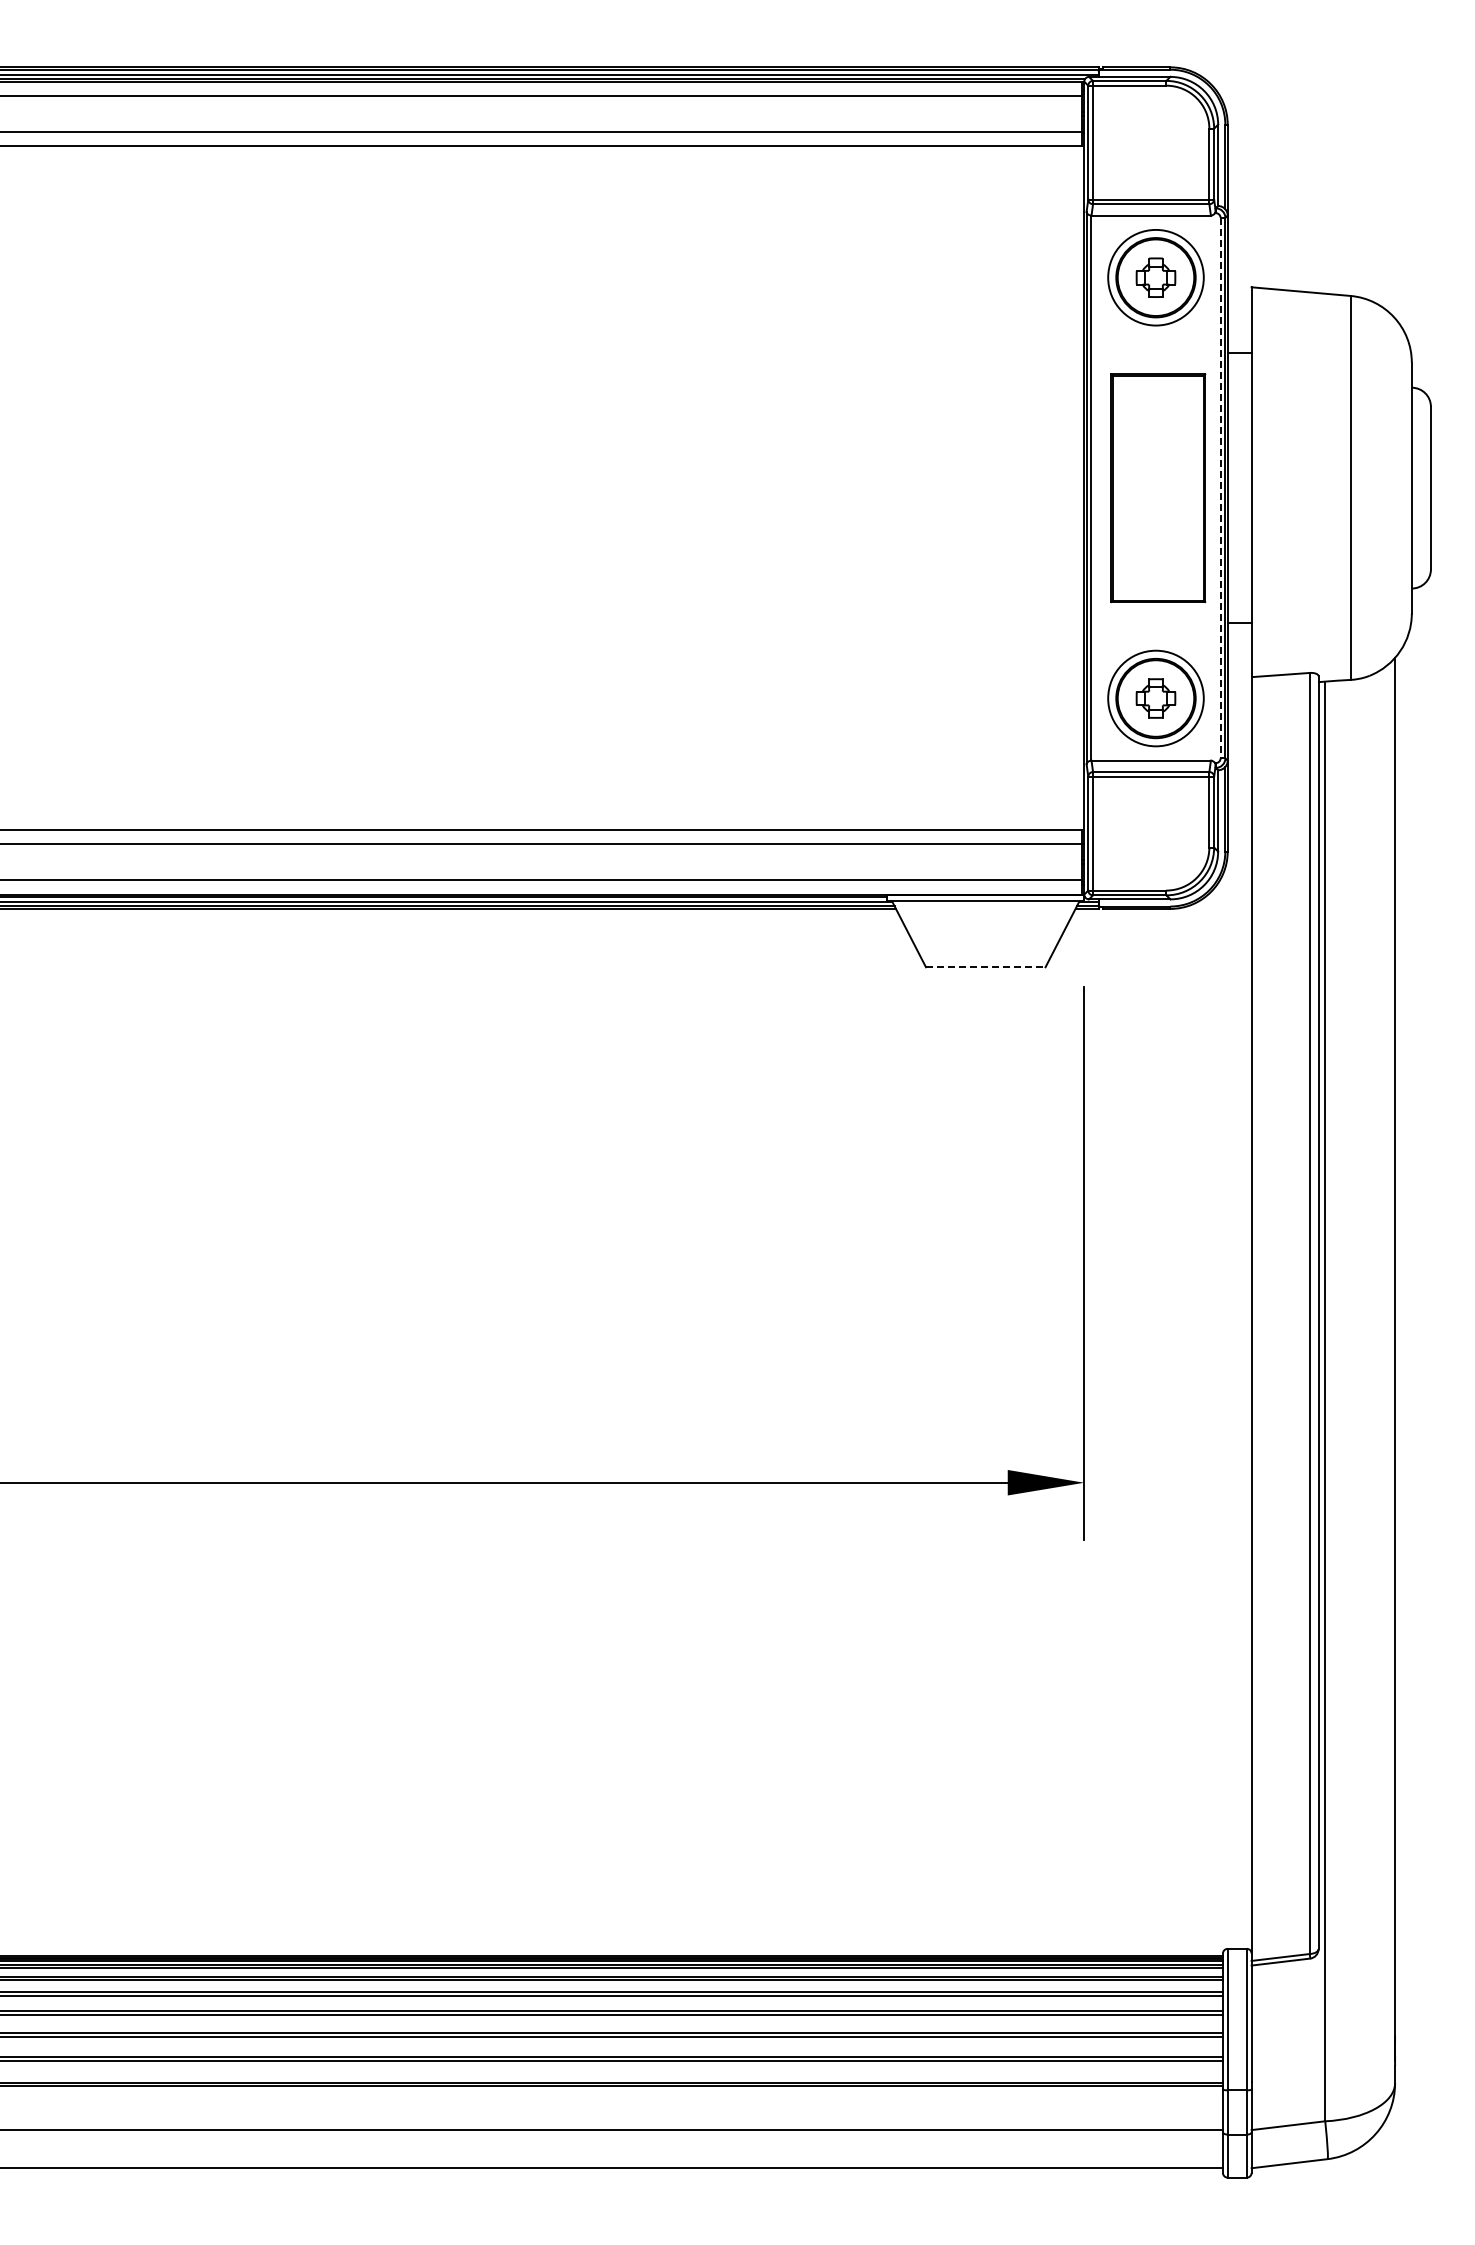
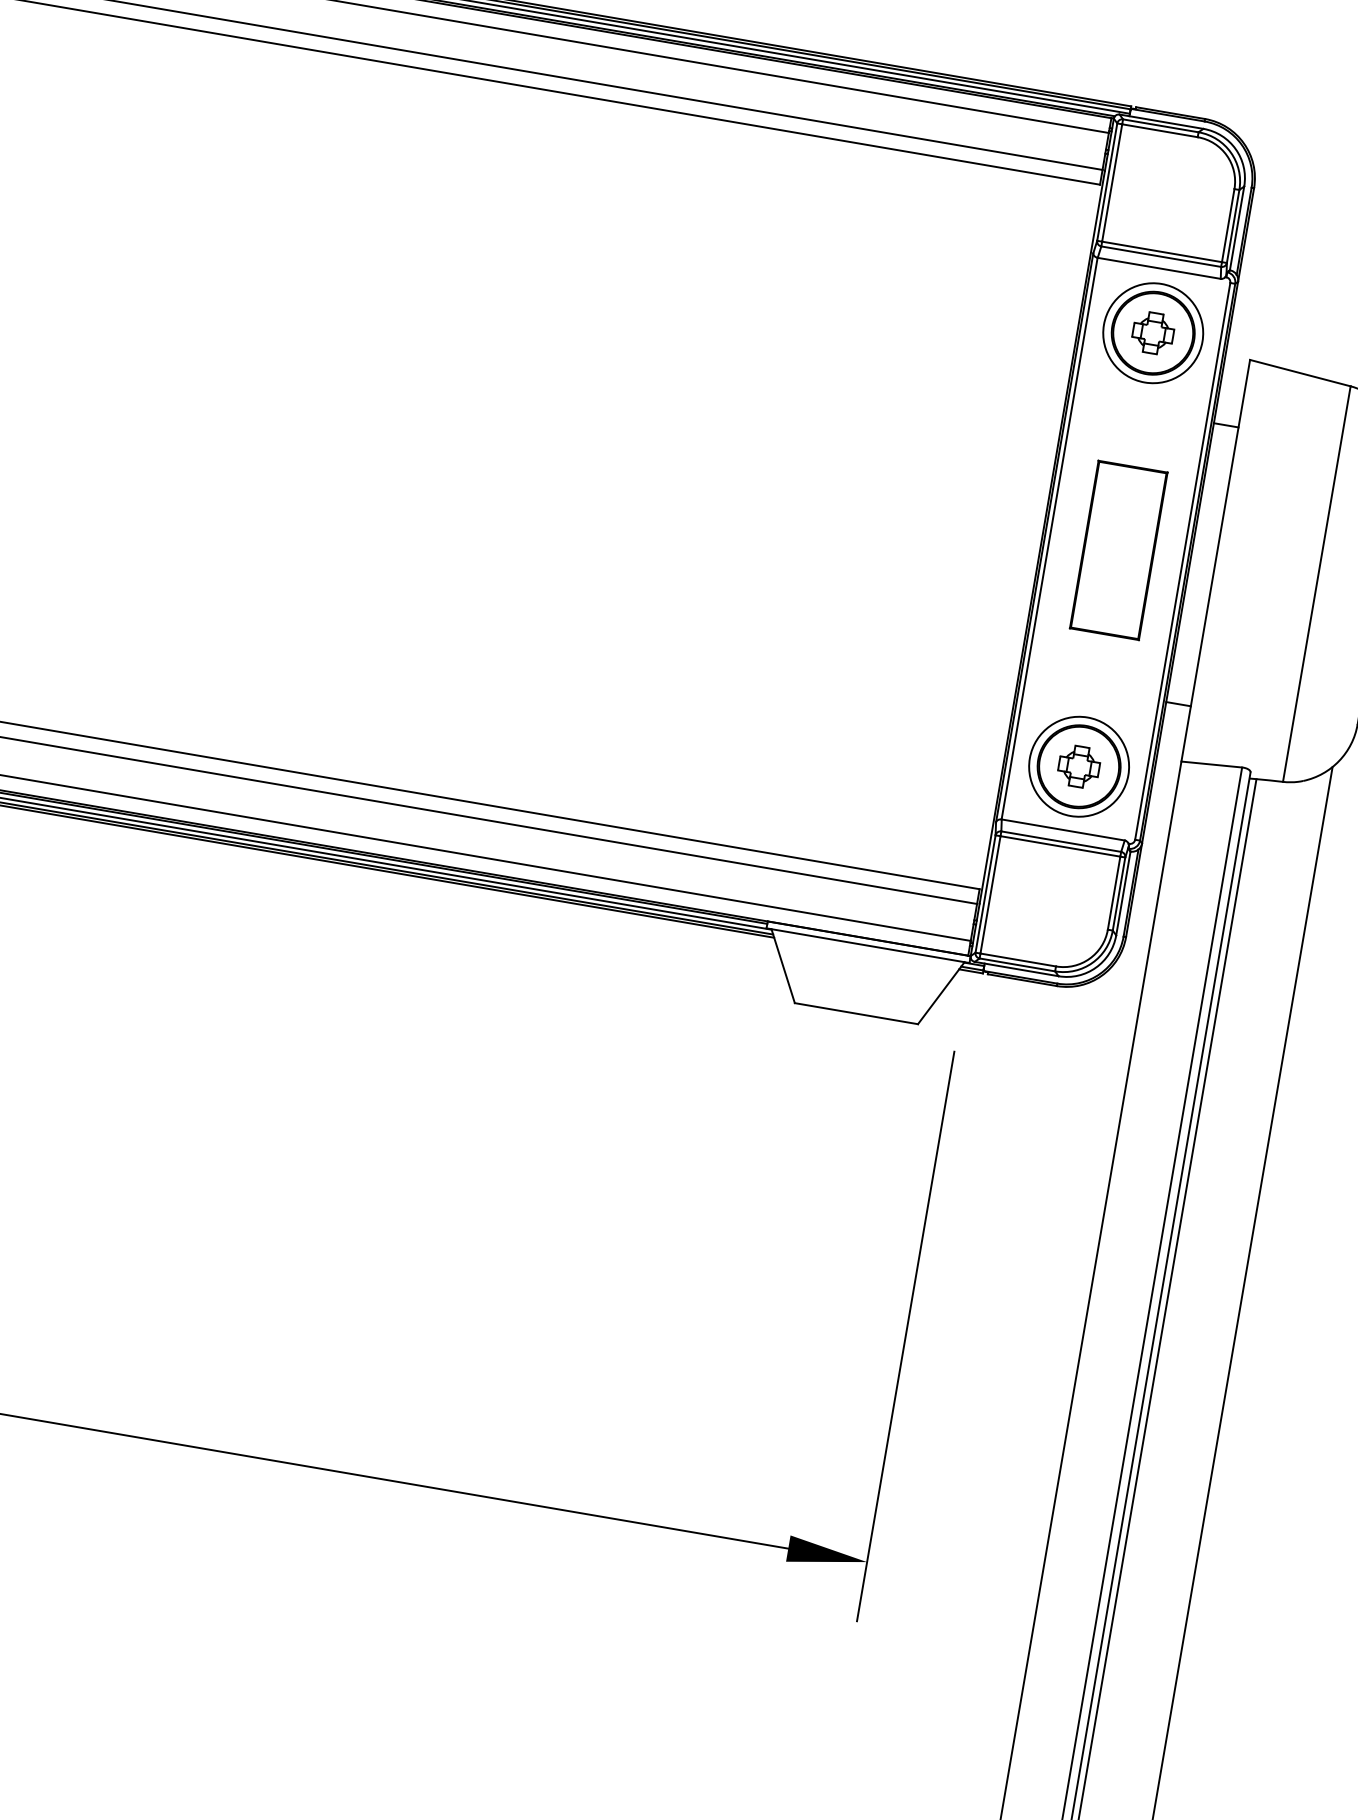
part: (1158, 487) -> (1118, 549), size x0.71
line: (1220, 488) -> (1182, 561), dashed -> solid
line: (985, 967) -> (856, 1013), dashed -> solid

